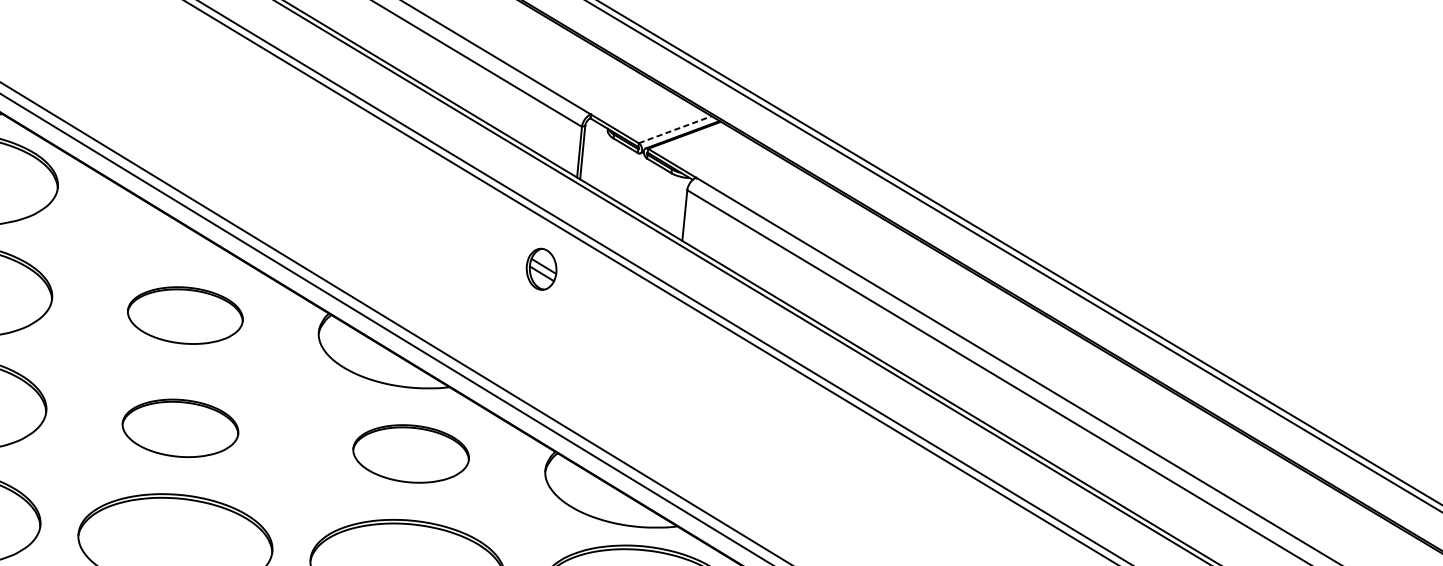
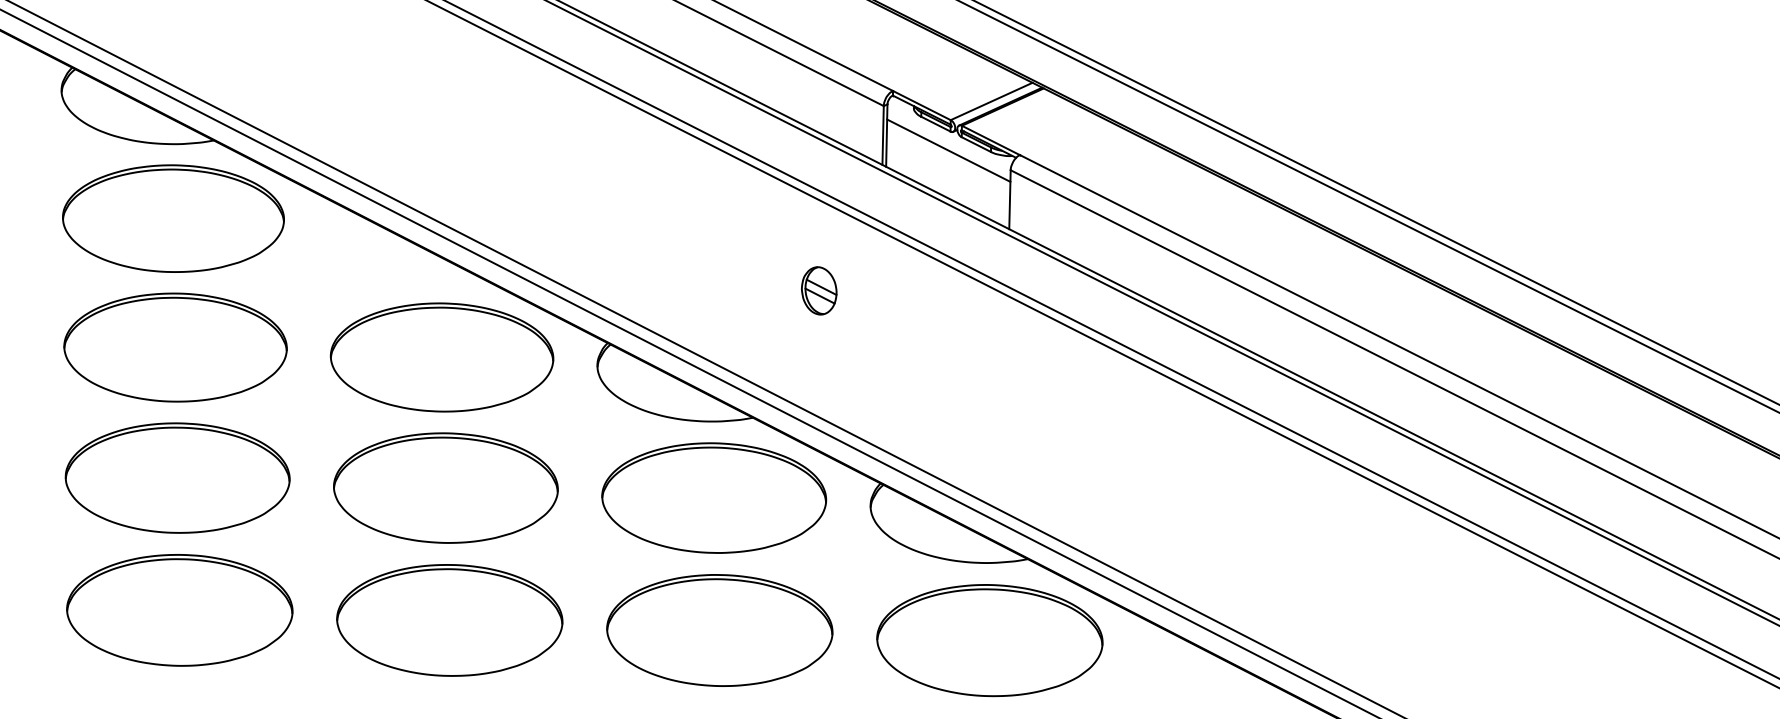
line: (675, 129) -> (992, 101), dashed -> solid
line: (634, 169) -> (948, 150), added
part: (541, 268) -> (819, 290), moved
part: (184, 315) -> (441, 357), size x1.67
part: (180, 427) -> (445, 487), size x1.67
part: (411, 453) -> (714, 497), size x1.67

